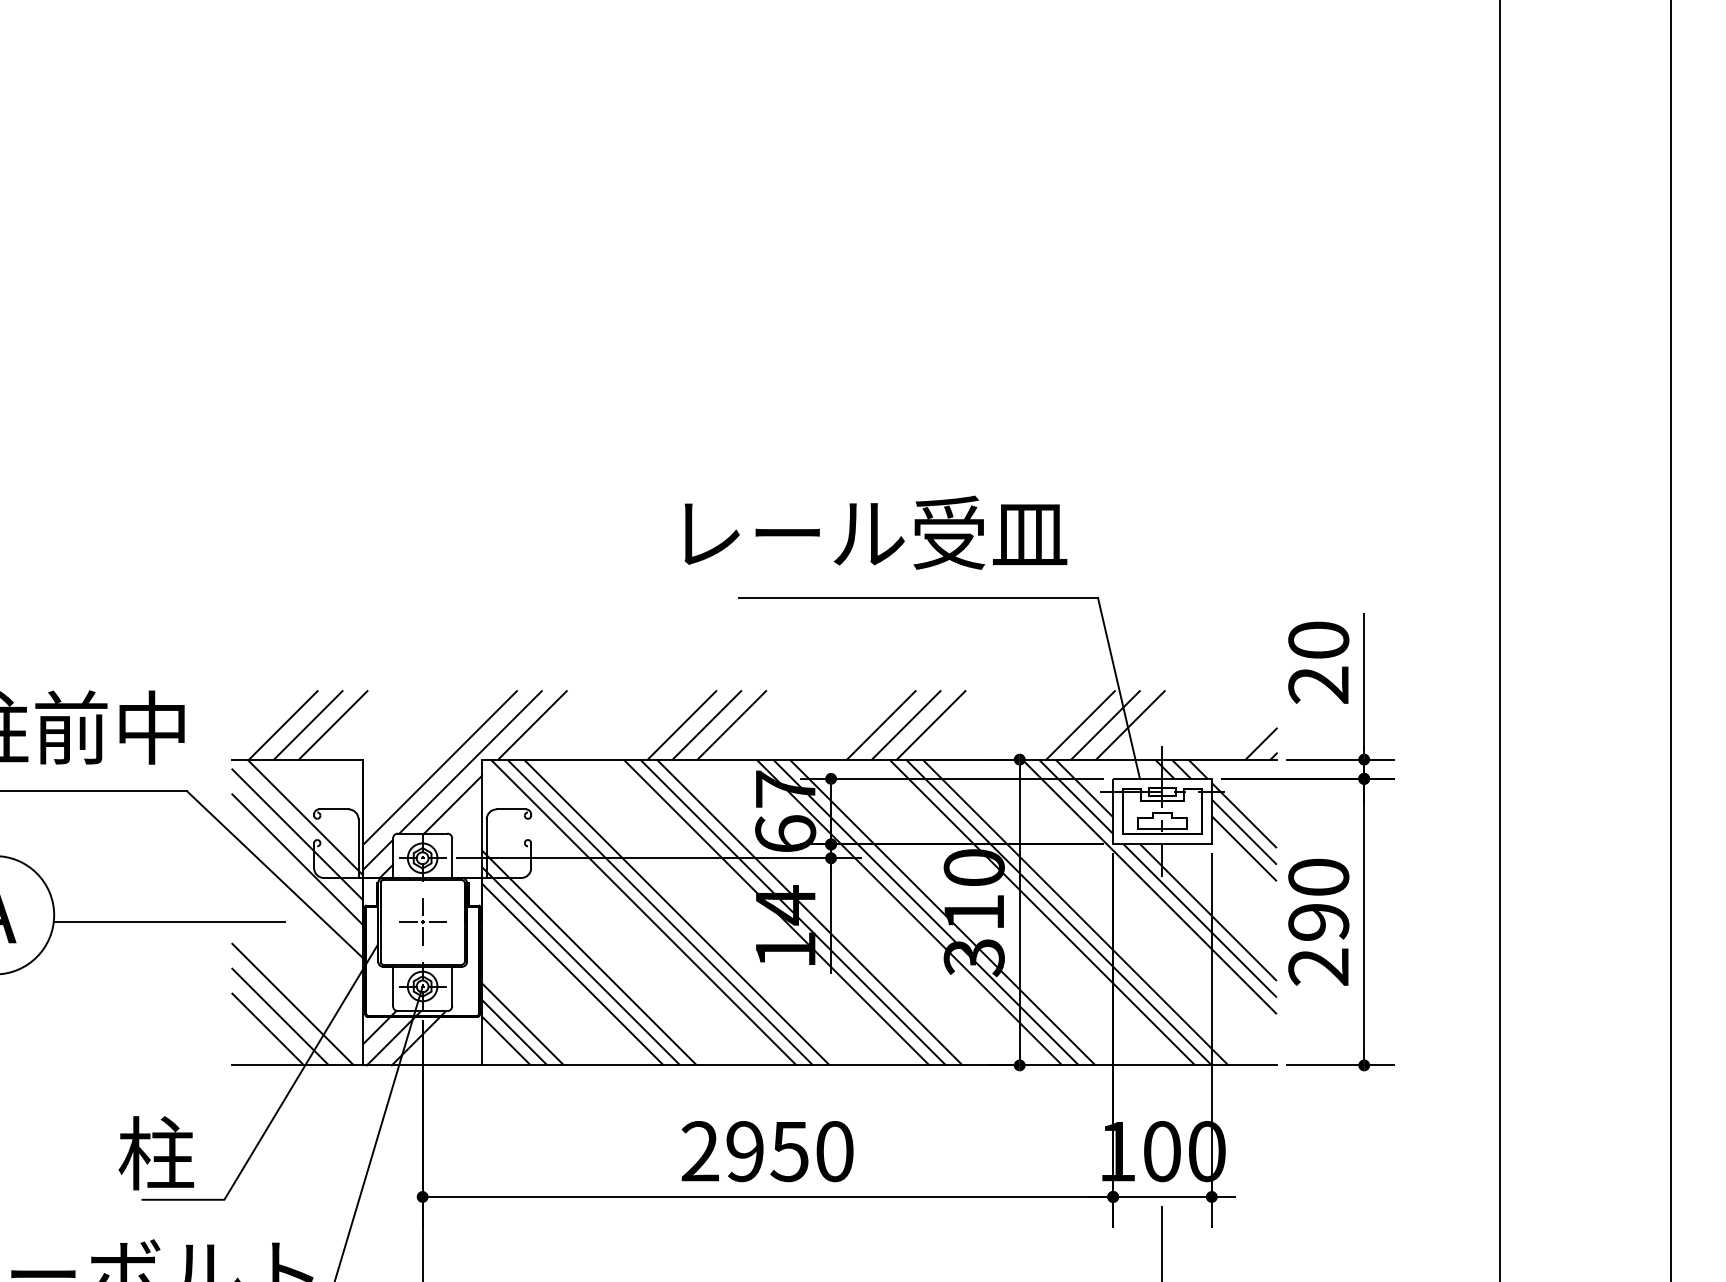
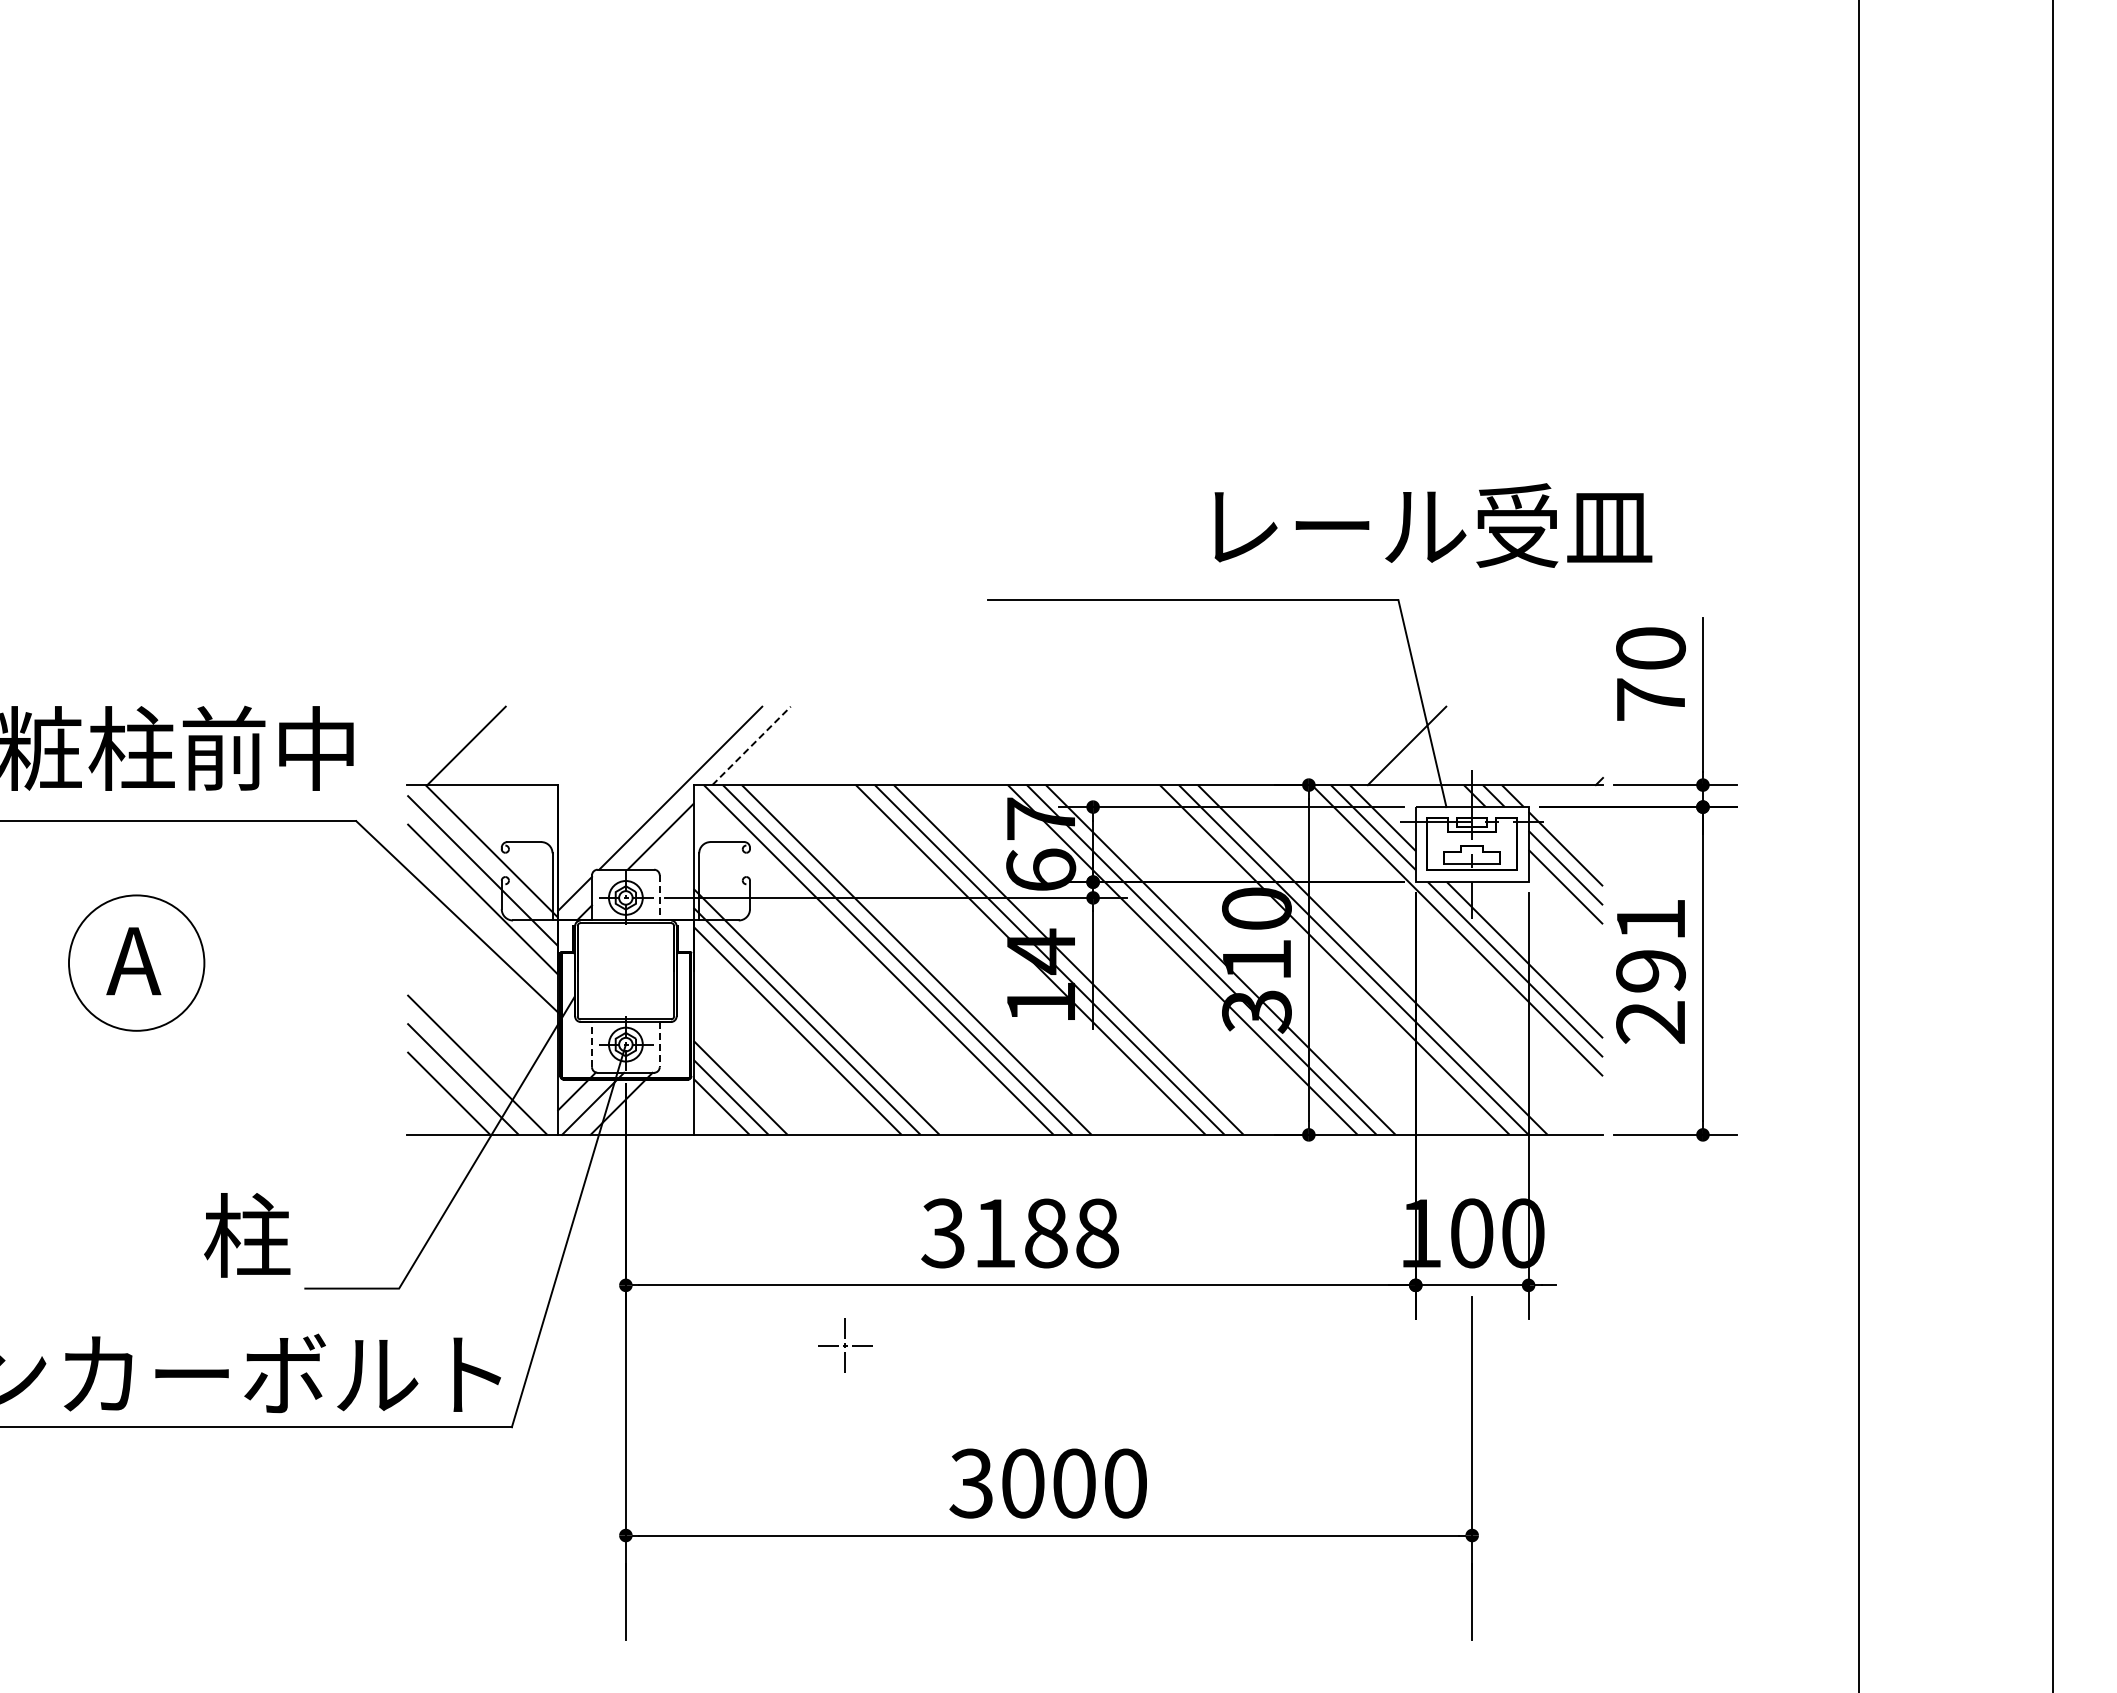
text: (876, 532) -> (1433, 525), moved
text: (1318, 684) -> (1650, 699), 20 -> 70
line: (307, 725) -> (494, 745), removed
line: (333, 725) -> (523, 745), removed
line: (532, 725) -> (751, 745), solid -> dashed
line: (681, 725) -> (922, 745), removed
line: (706, 725) -> (950, 745), removed
line: (731, 725) -> (979, 745), removed
line: (881, 725) -> (1150, 745), removed
line: (905, 725) -> (1178, 745), removed
line: (931, 725) -> (1207, 745), removed
line: (1080, 725) -> (1378, 745), removed
line: (1130, 725) -> (1435, 745), removed
line: (1261, 744) -> (1585, 767), removed
line: (439, 767) -> (645, 794), removed
line: (452, 857) -> (659, 897), solid -> dashed
text: (1318, 877) -> (1650, 919), 290 -> 291
part: (423, 921) -> (845, 1345), moved
line: (168, 922) -> (335, 971), removed
line: (393, 986) -> (592, 1044), solid -> dashed
line: (452, 986) -> (659, 1044), solid -> dashed
text: (767, 1151) -> (1020, 1233), 2950 -> 3188
text: (156, 1153) -> (247, 1235), moved

